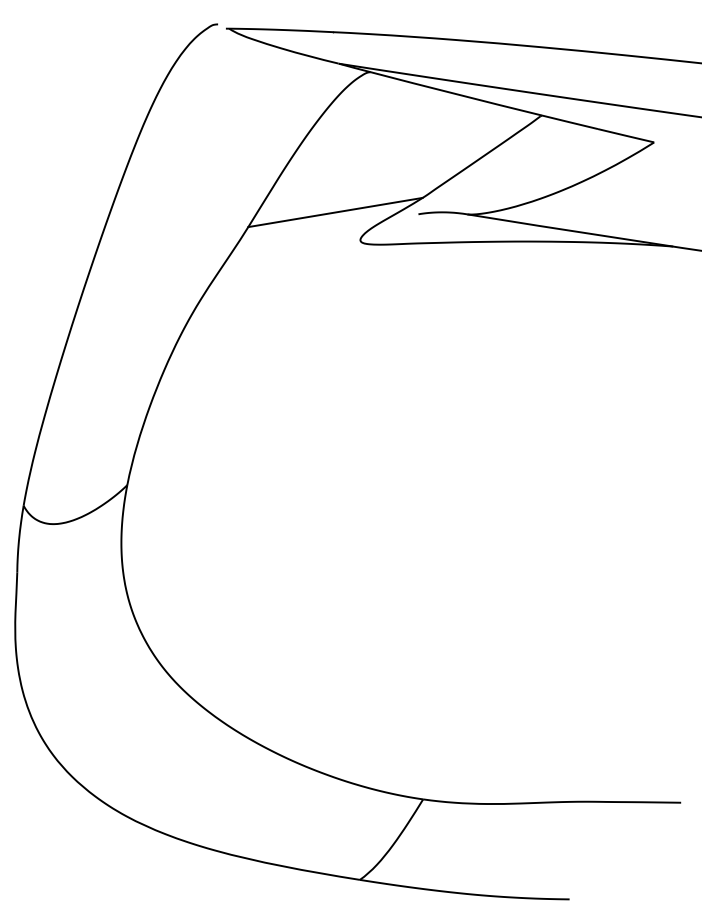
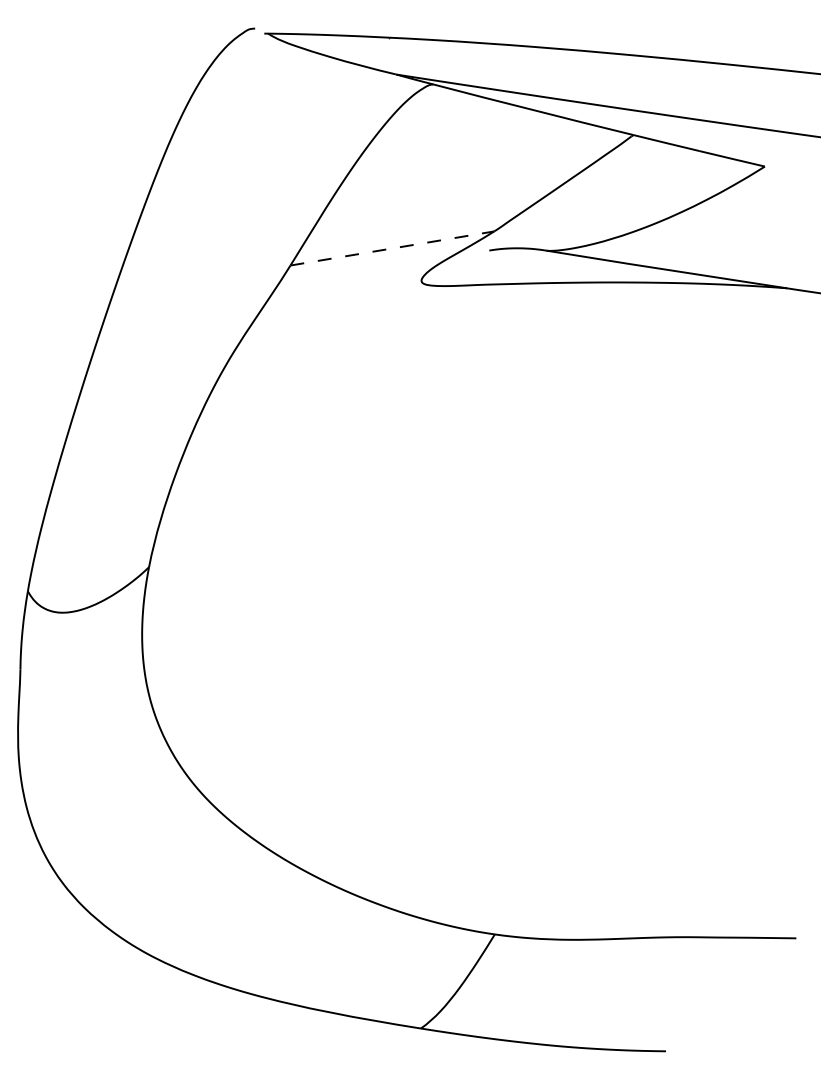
line: (335, 212) -> (392, 248), solid -> dashed

